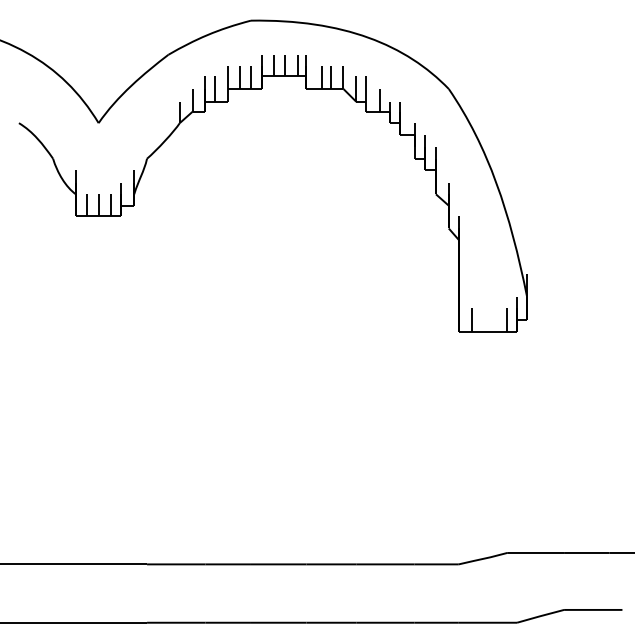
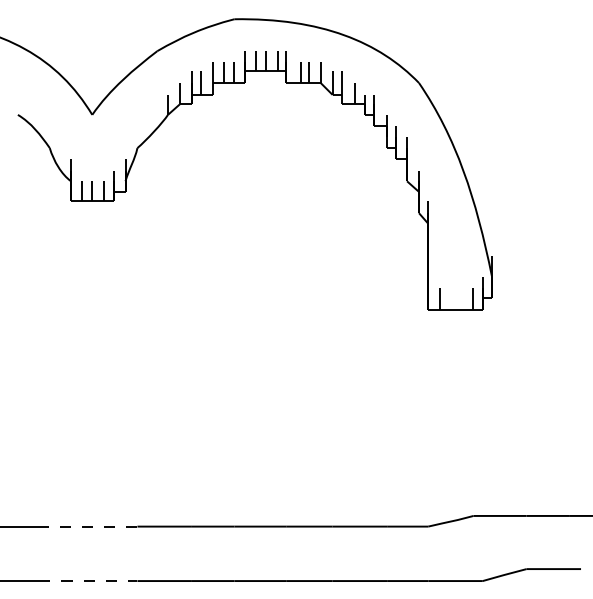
line: (94, 564) -> (88, 526), solid -> dashed
line: (94, 622) -> (88, 580), solid -> dashed

